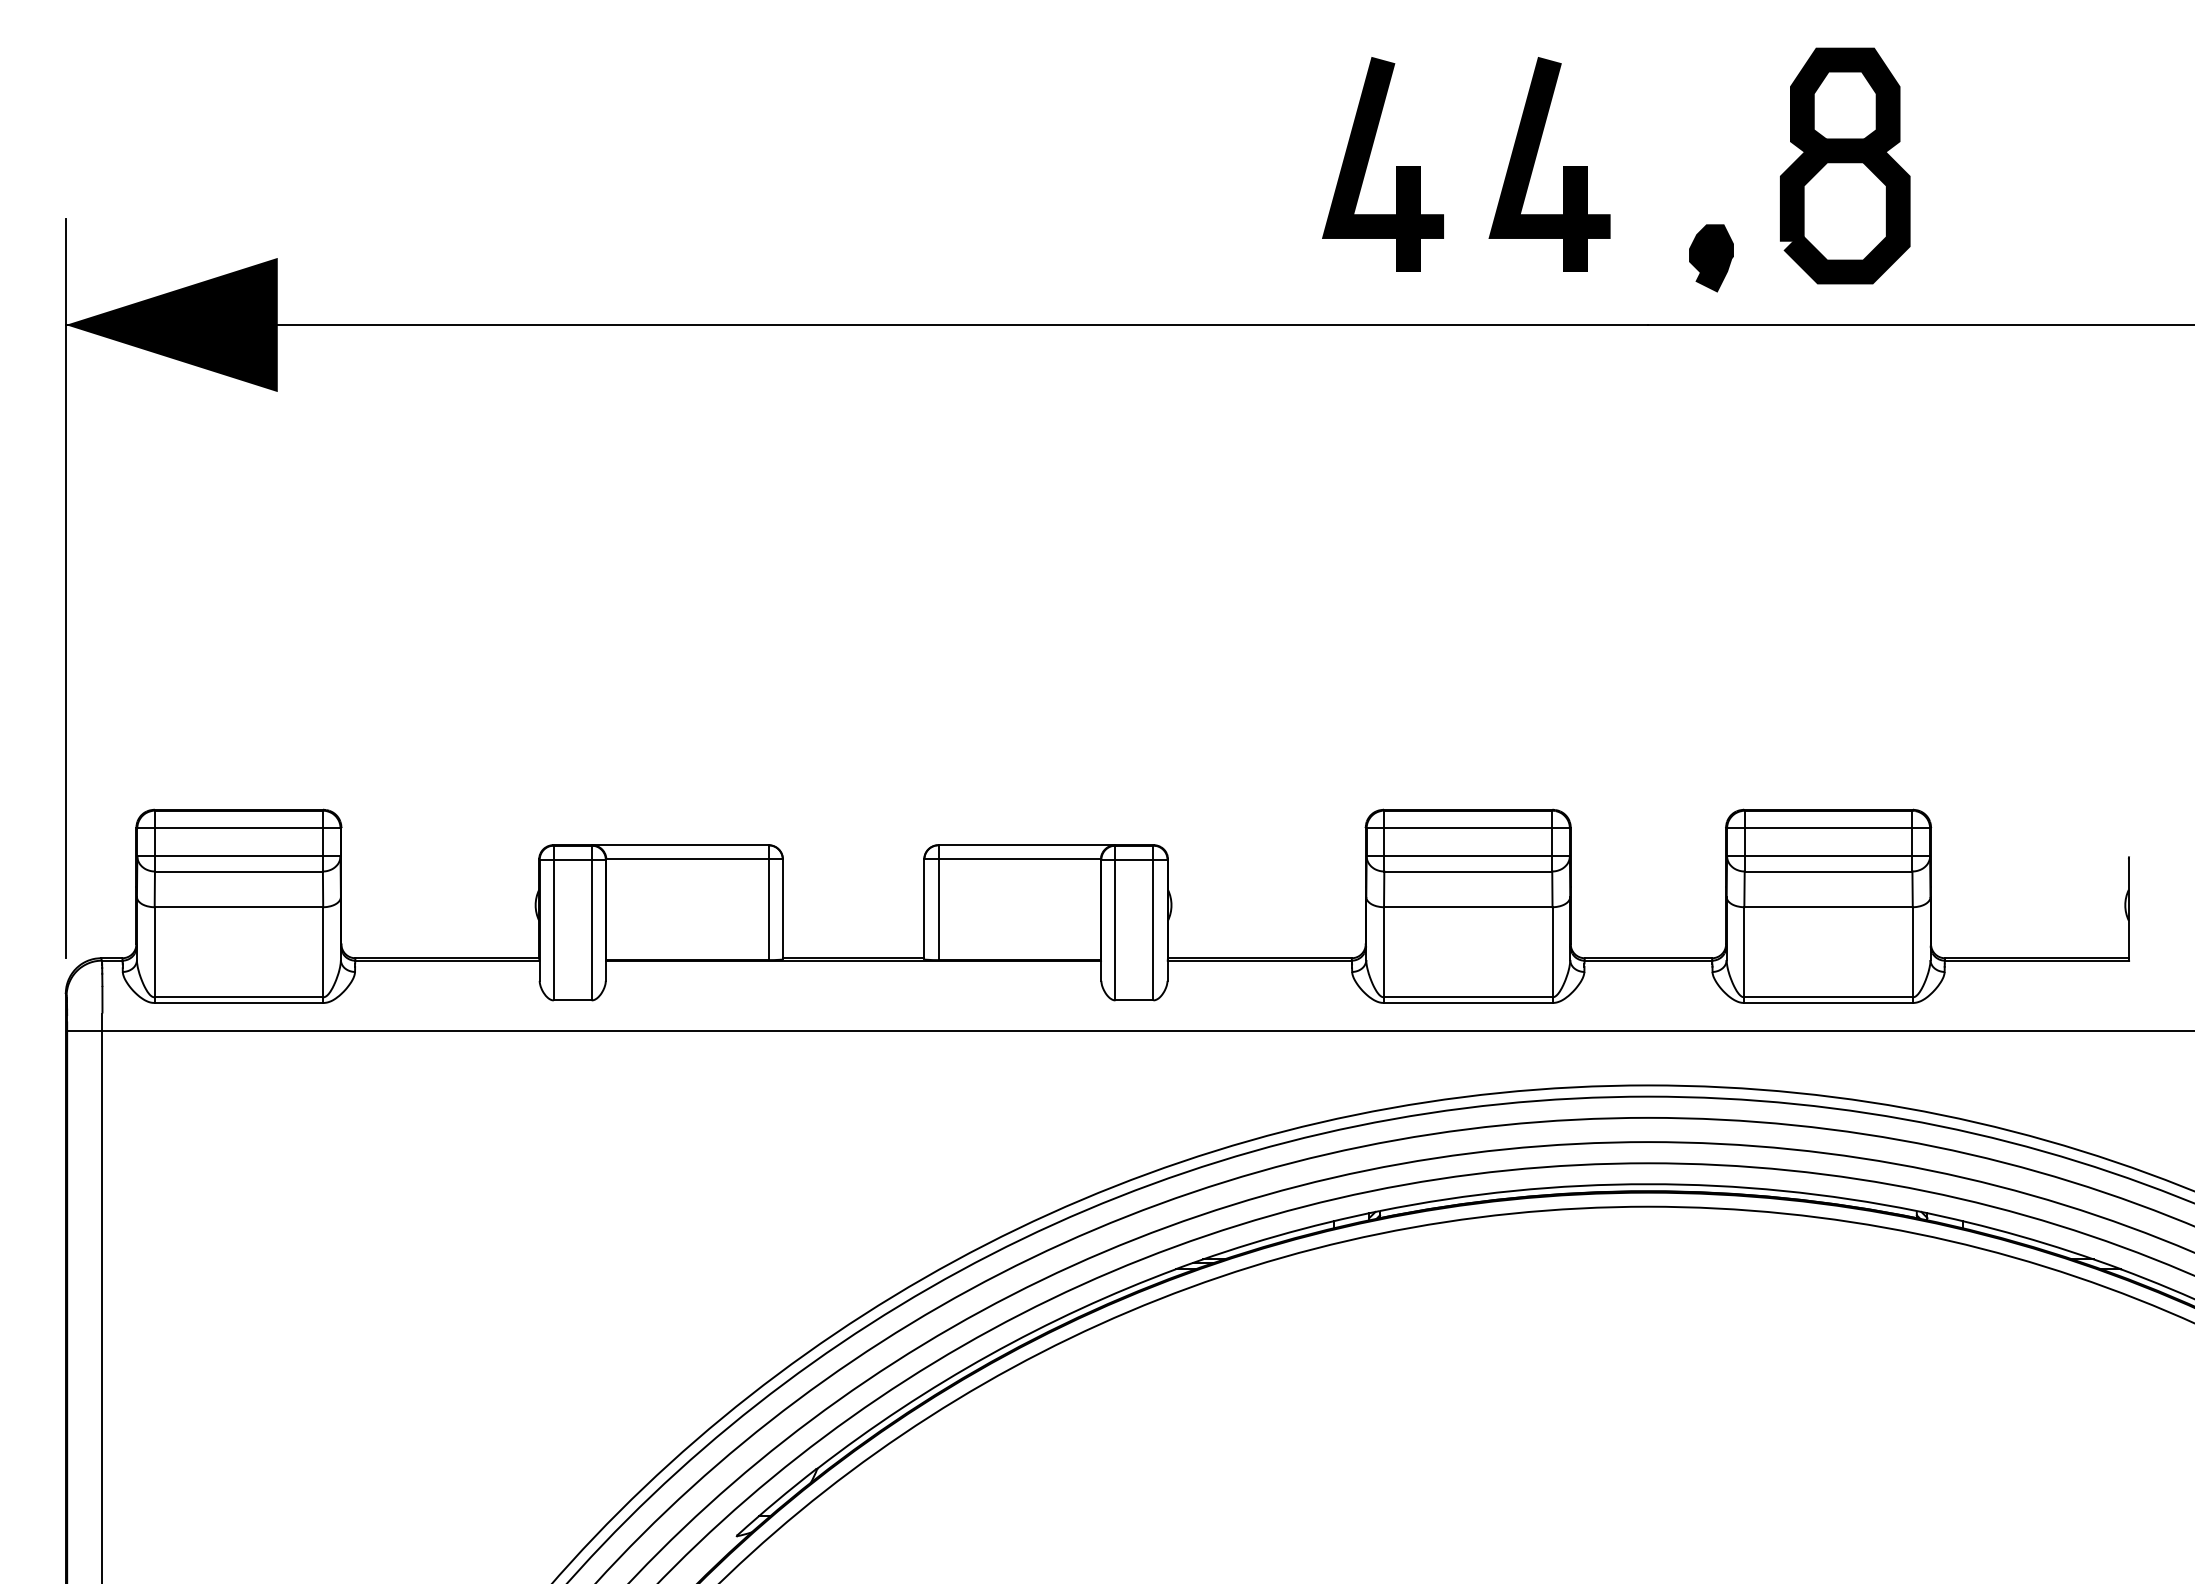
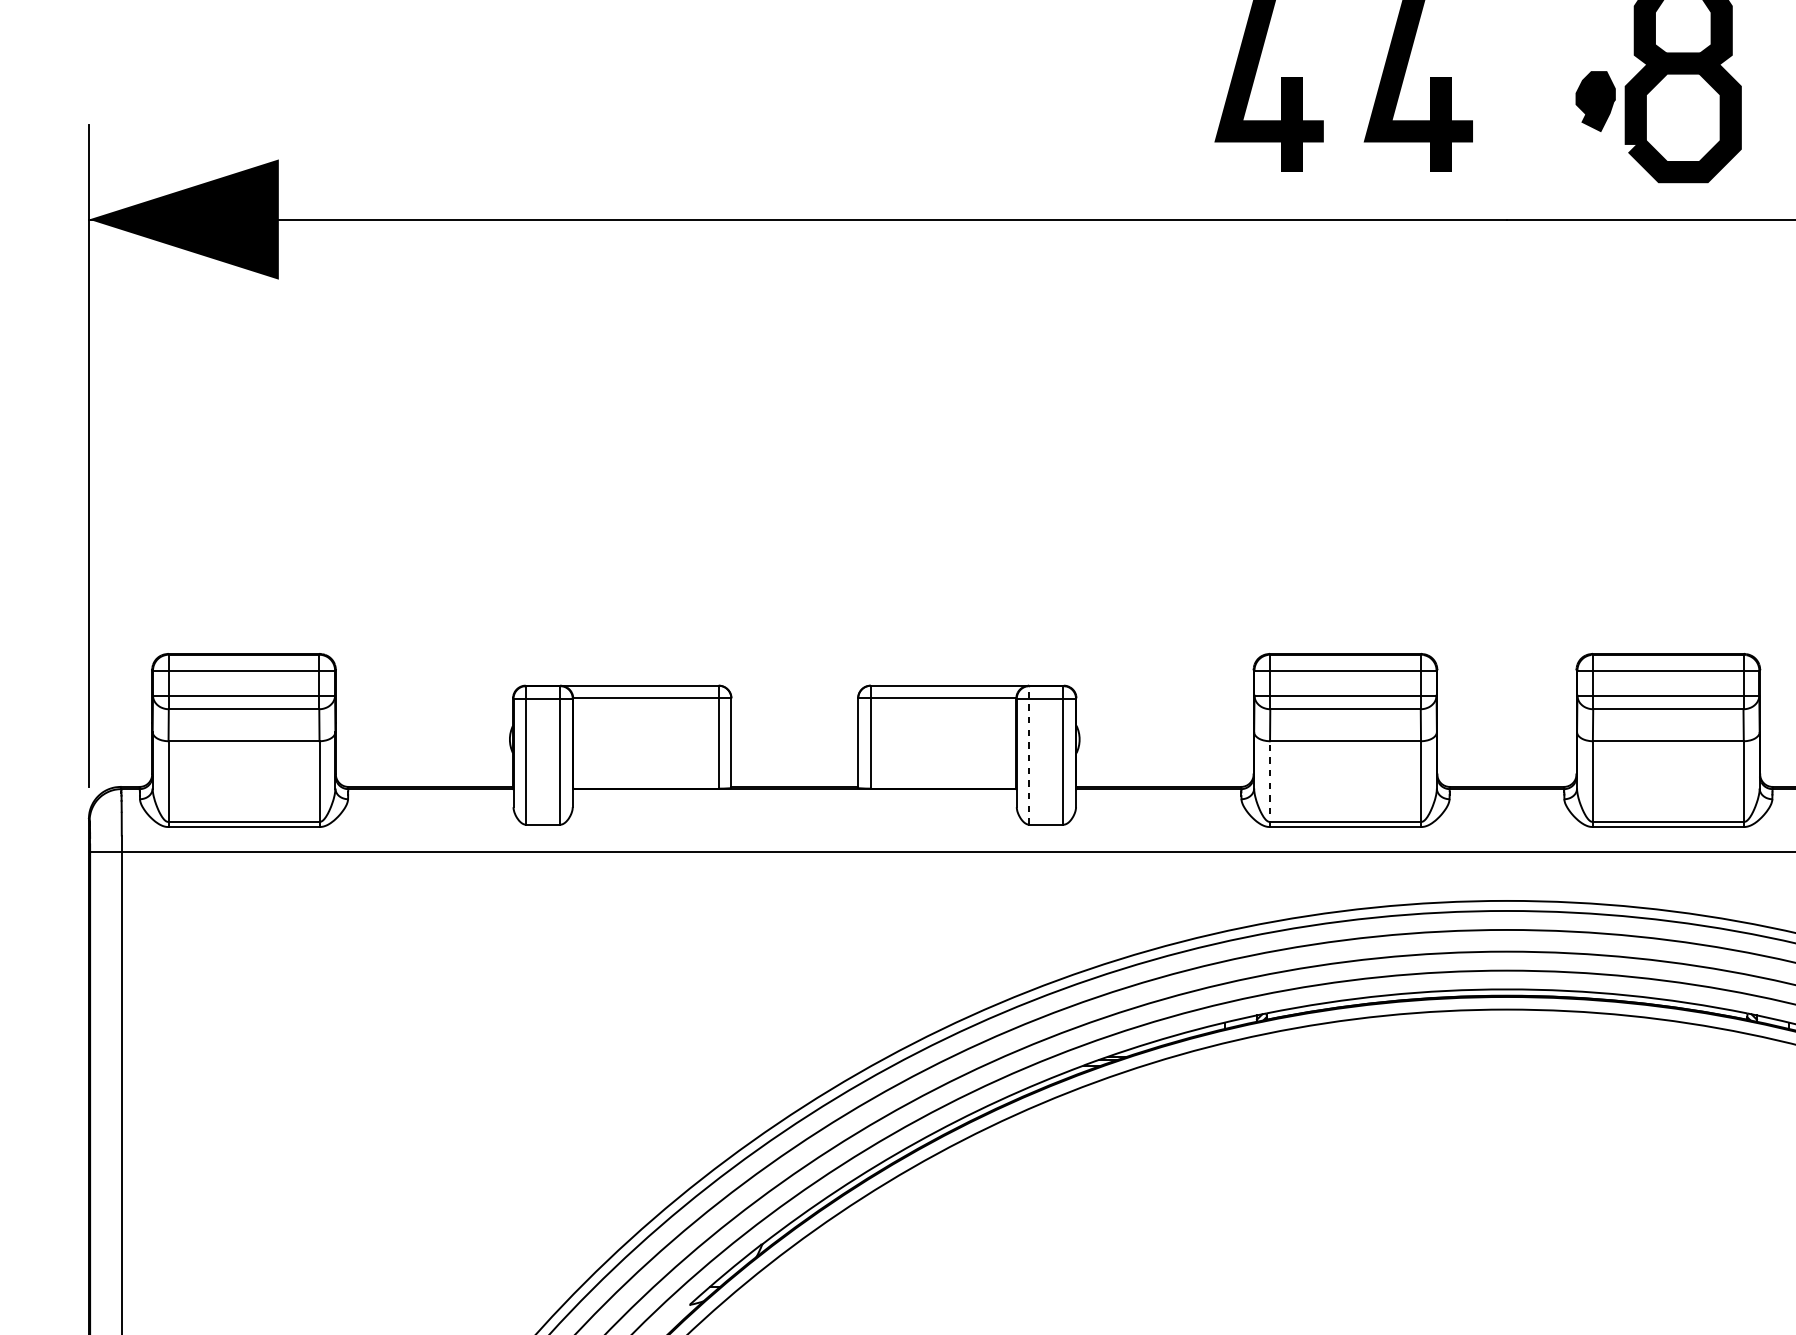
part: (1711, 258) -> (1595, 101), moved
line: (1115, 922) -> (1029, 754), solid -> dashed
line: (1383, 955) -> (1269, 784), solid -> dashed

